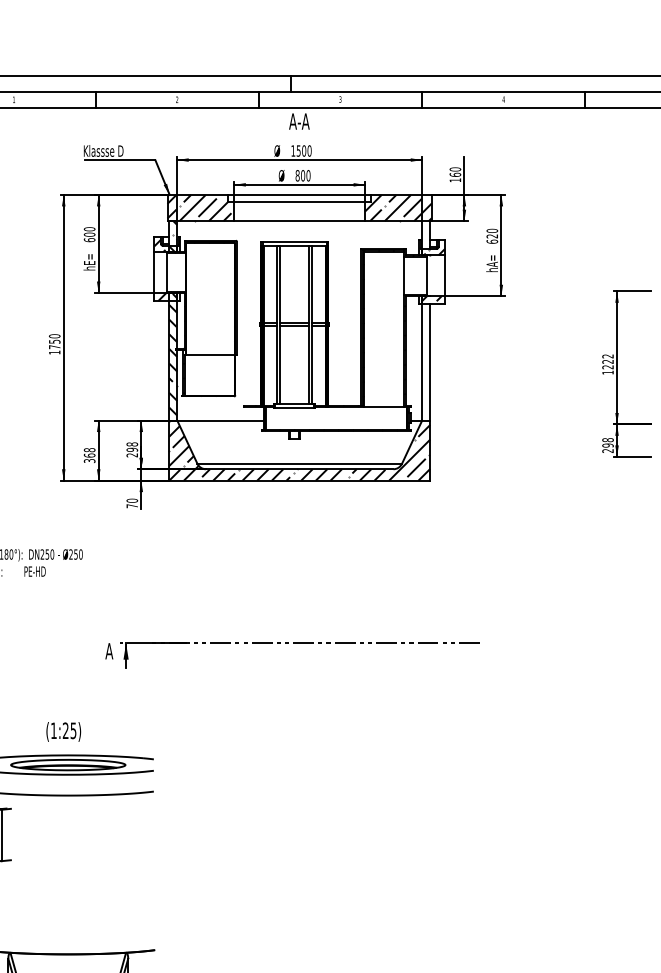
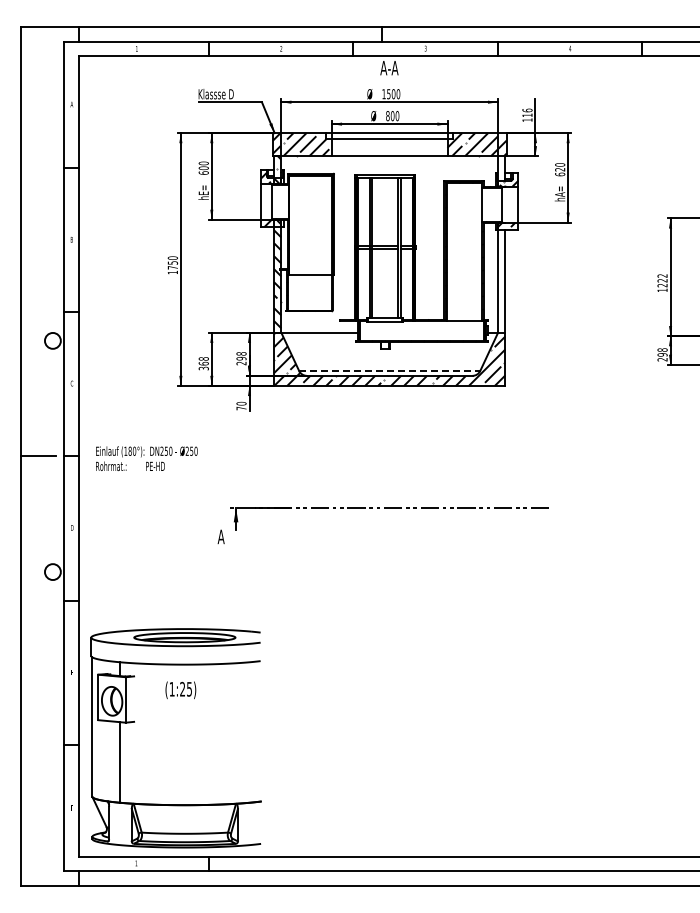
text: (455, 171) -> (527, 112), 160 -> 116
line: (299, 463) -> (389, 370), solid -> dashed
part: (299, 644) -> (389, 508), moved
text: (63, 732) -> (180, 690), moved

